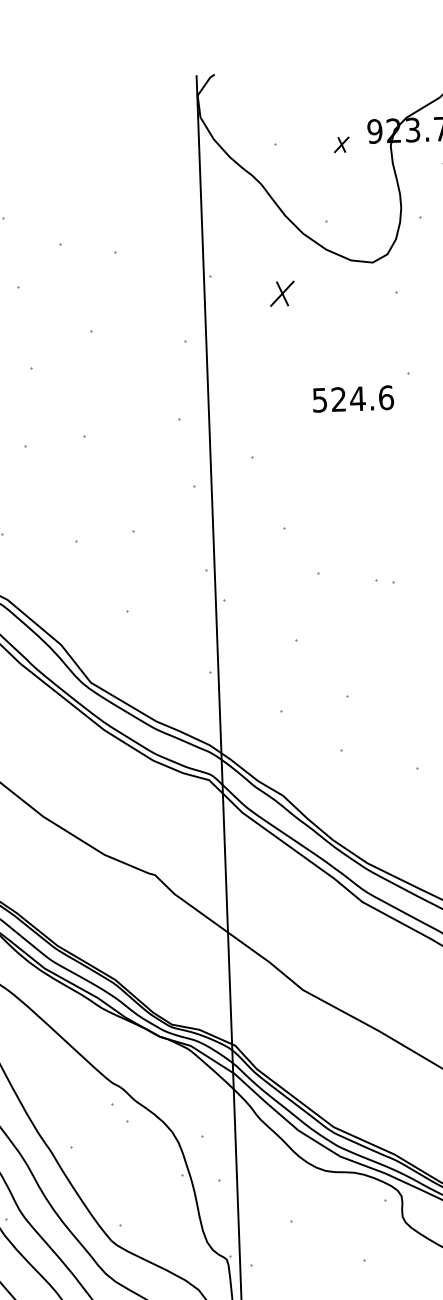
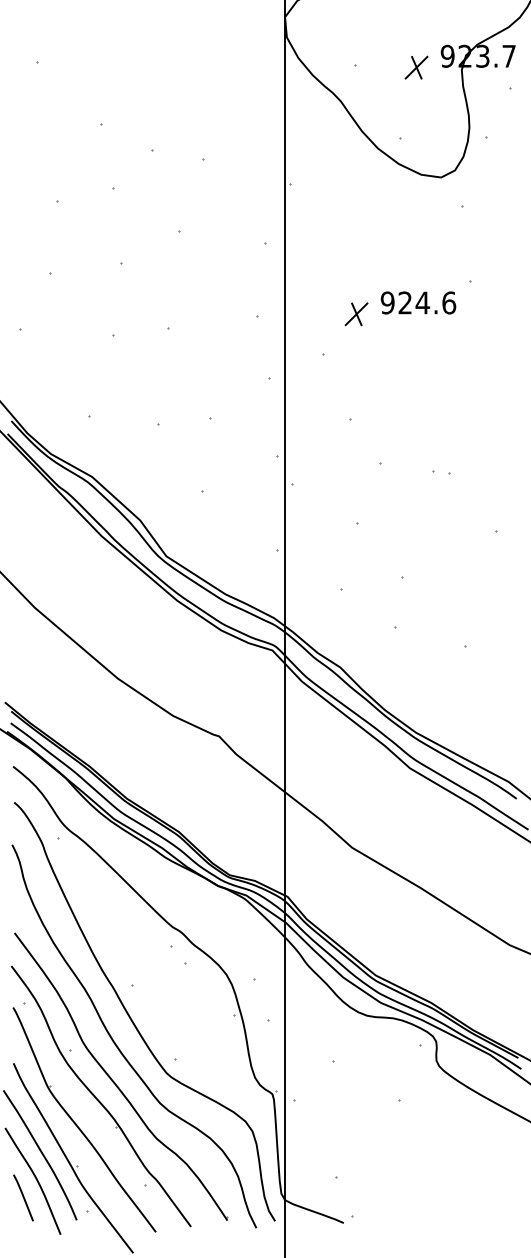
part: (341, 144) -> (416, 67), size x1.67
part: (282, 294) -> (356, 314), moved
text: (319, 399) -> (387, 302), 524.6 -> 924.6

